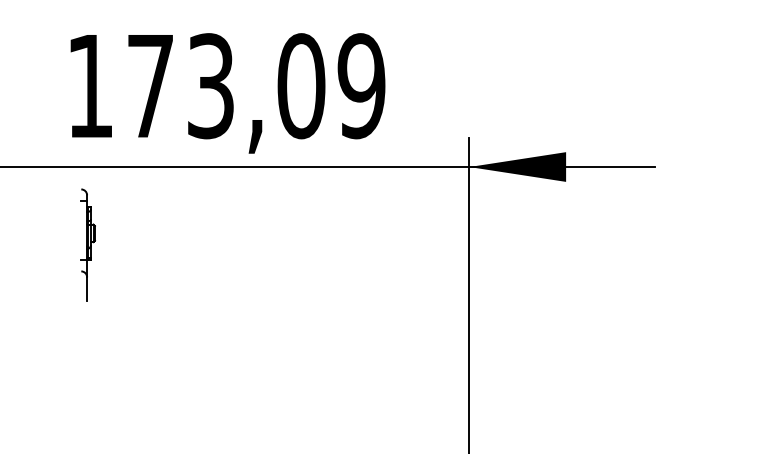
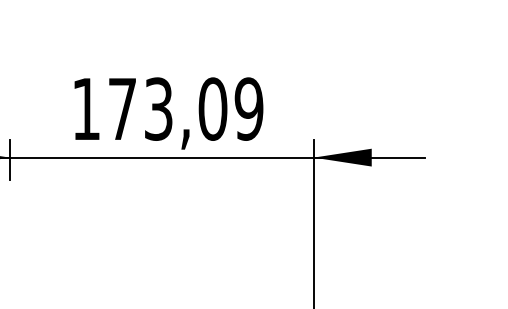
part: (88, 245) -> (85, 204), removed

